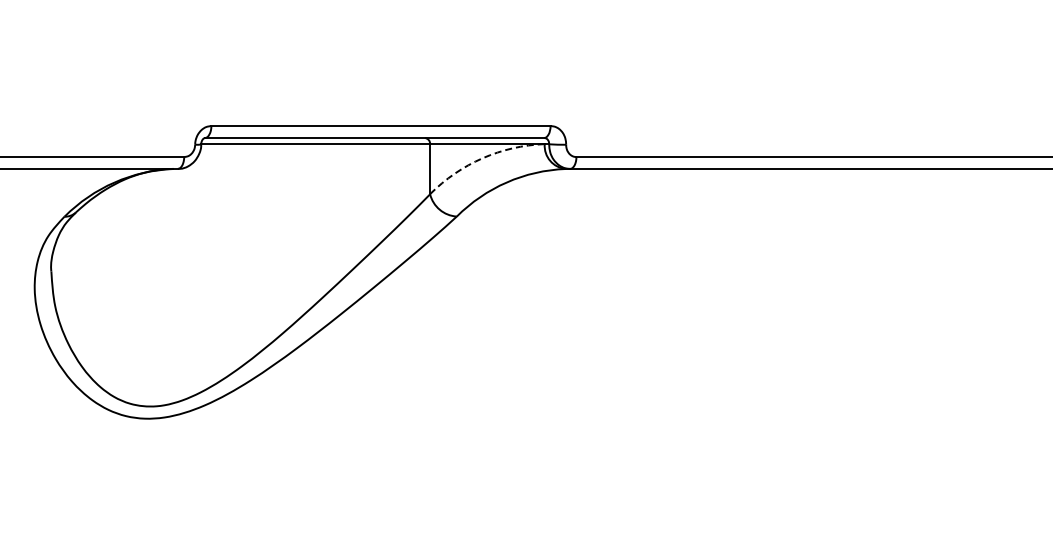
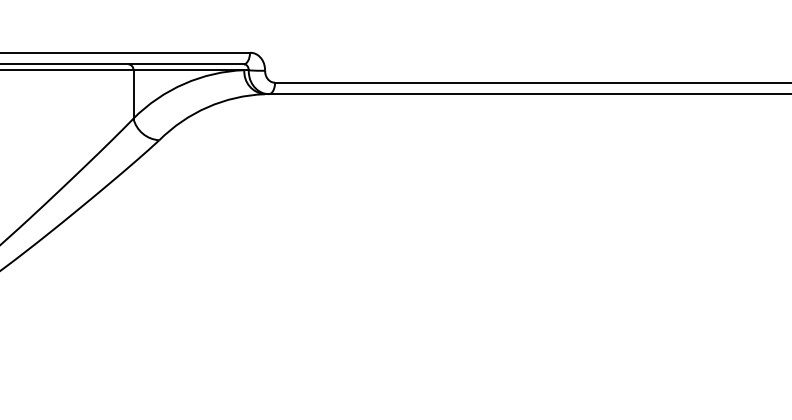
arc: (482, 158) -> (184, 84), dashed -> solid

